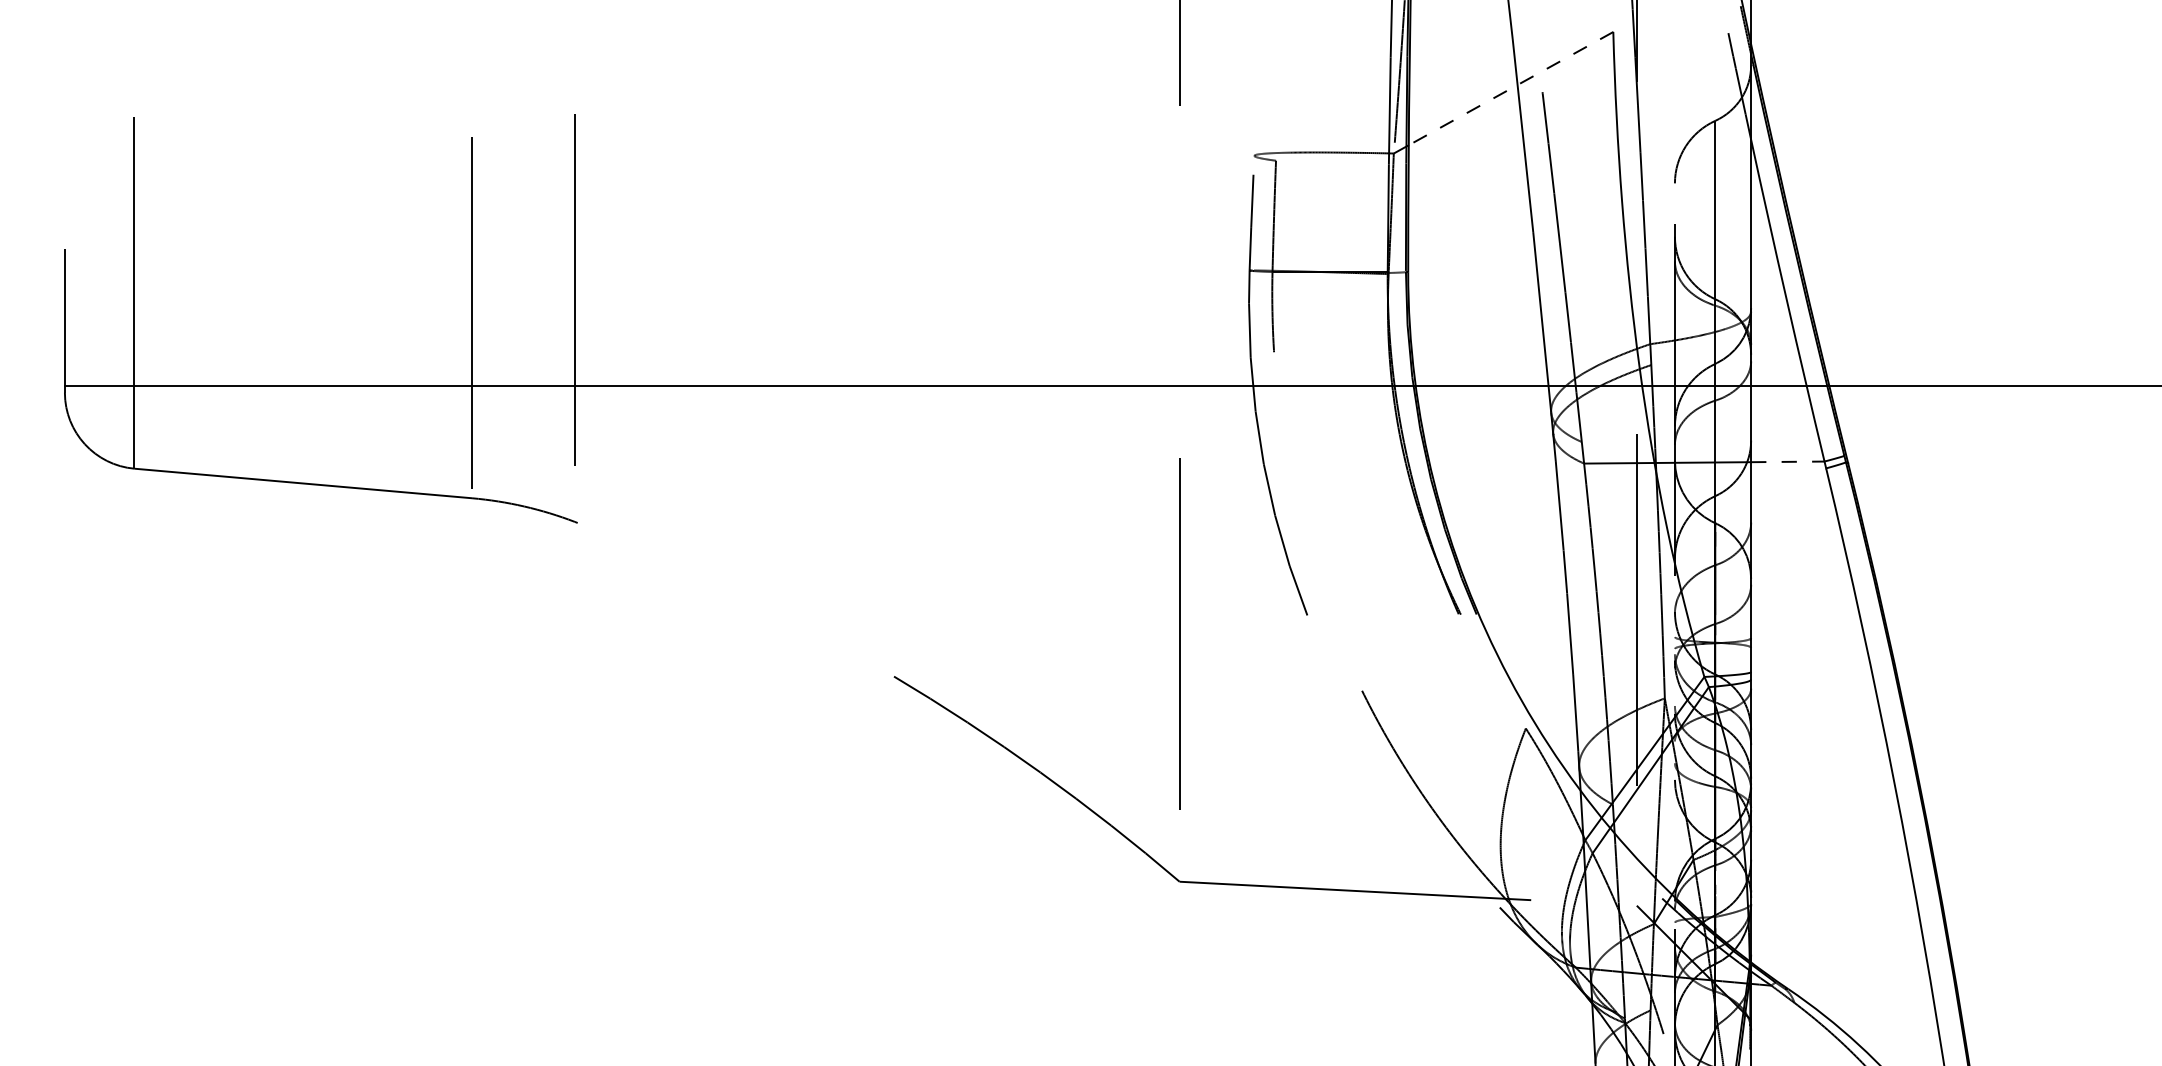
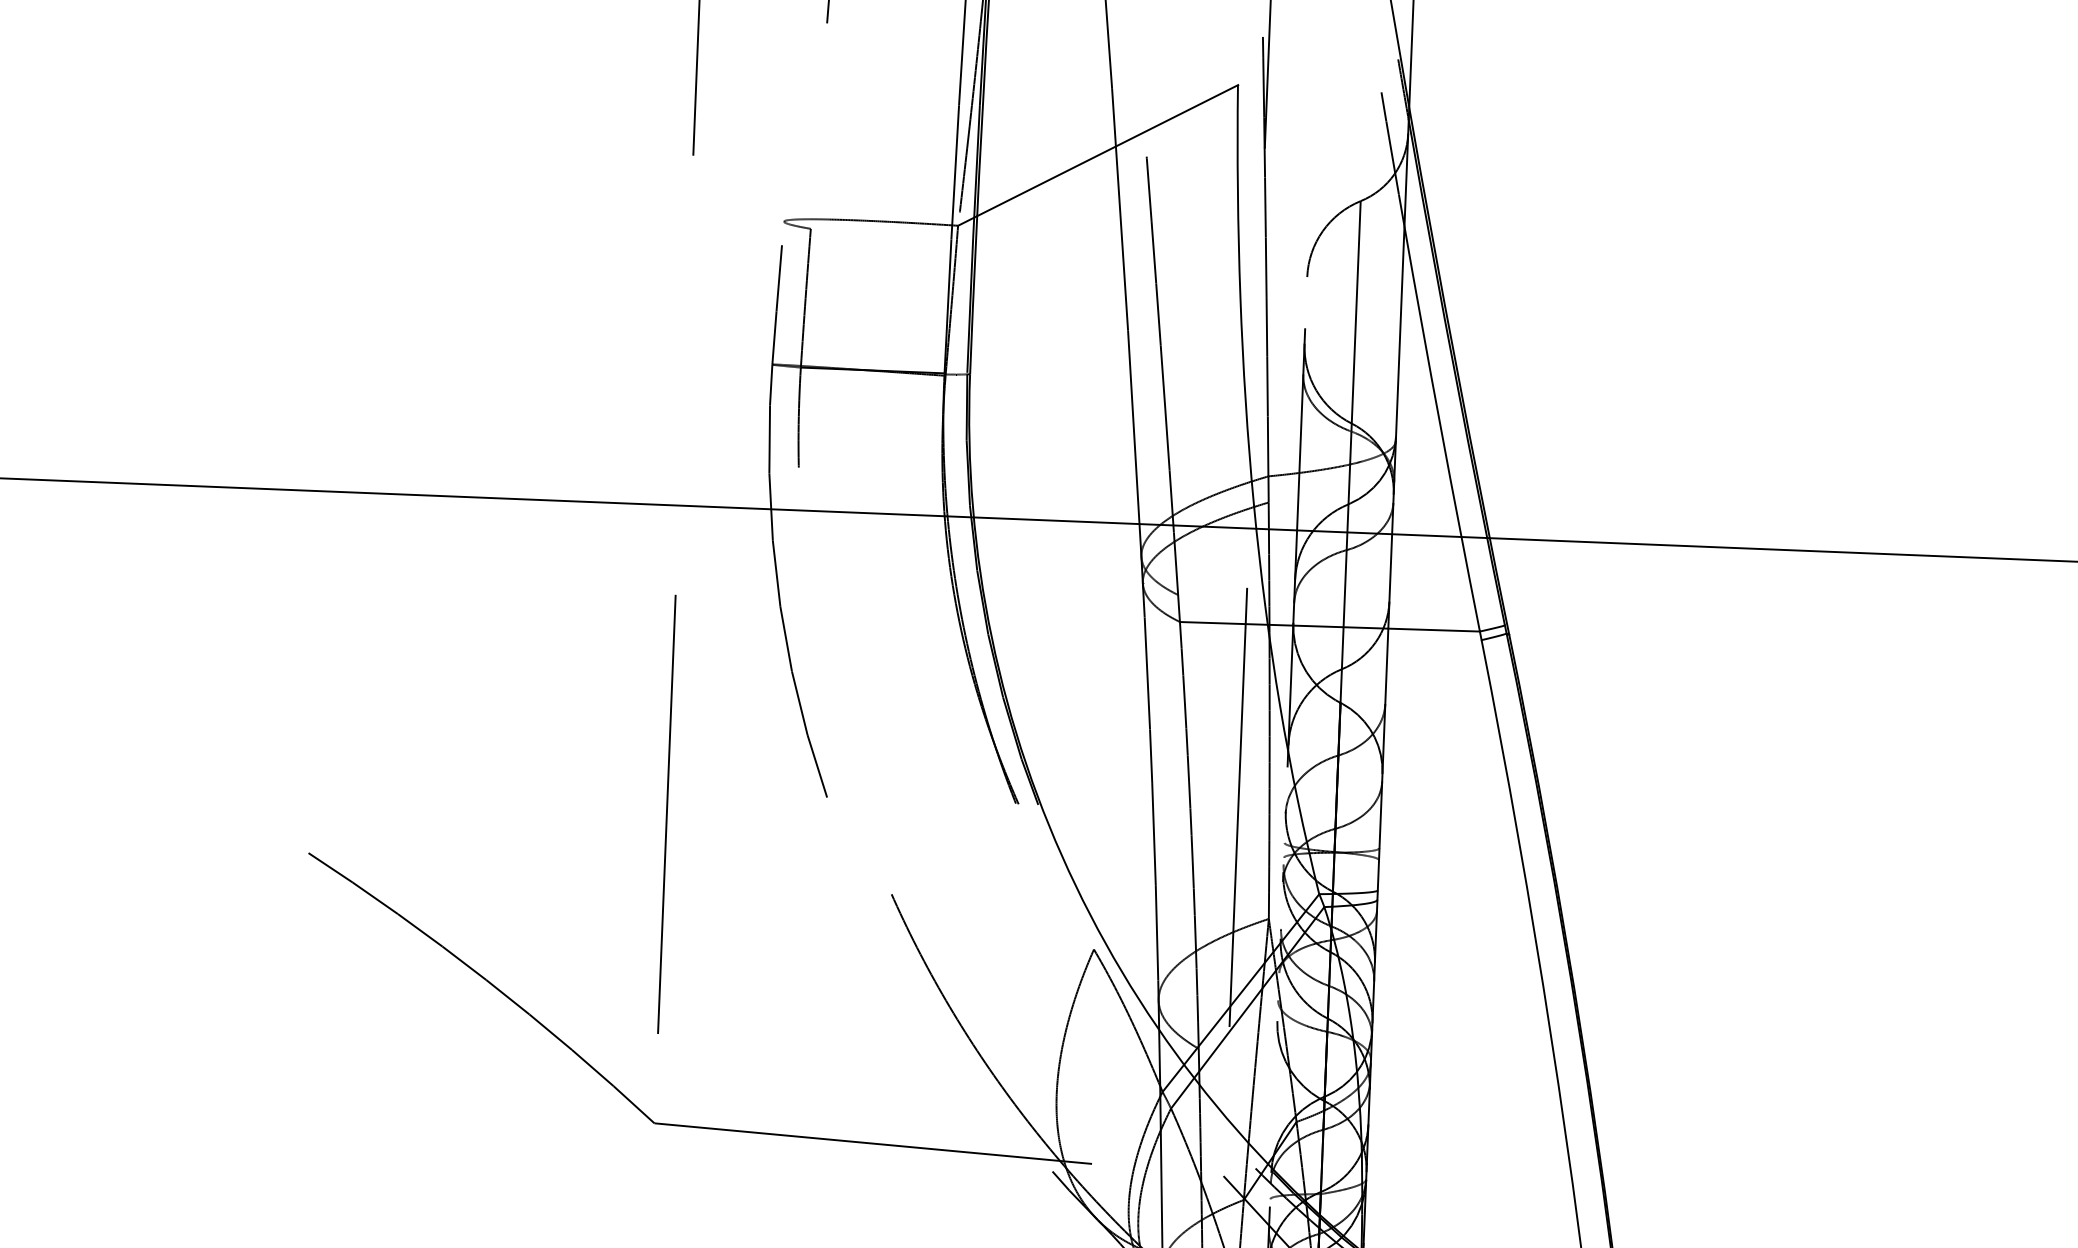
line: (1511, 88) -> (1108, 150), dashed -> solid
line: (1787, 461) -> (1433, 629), dashed -> solid

